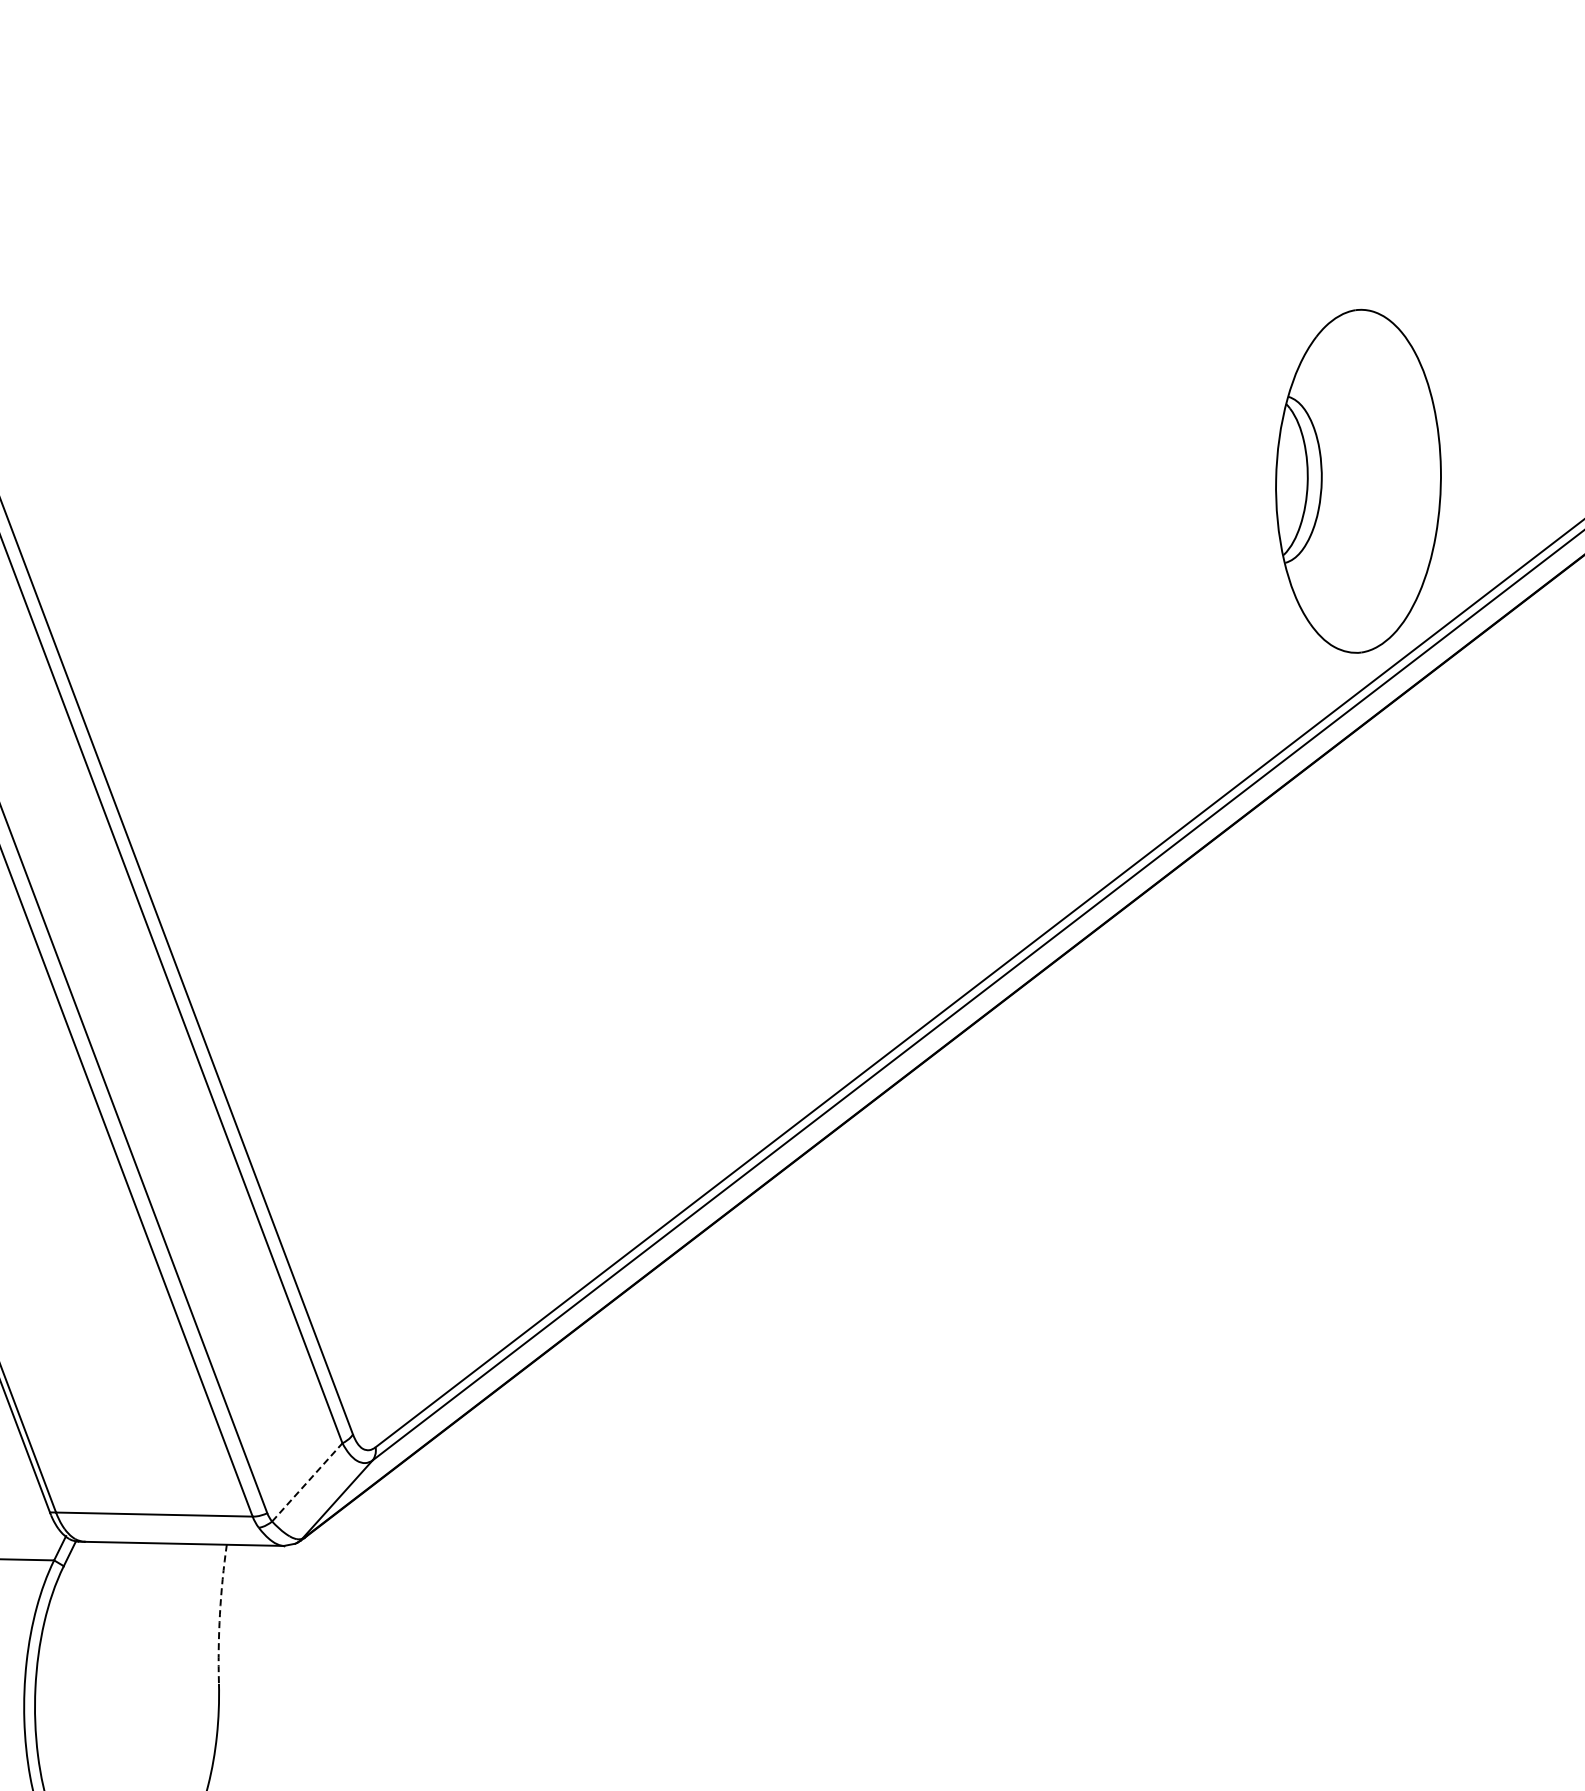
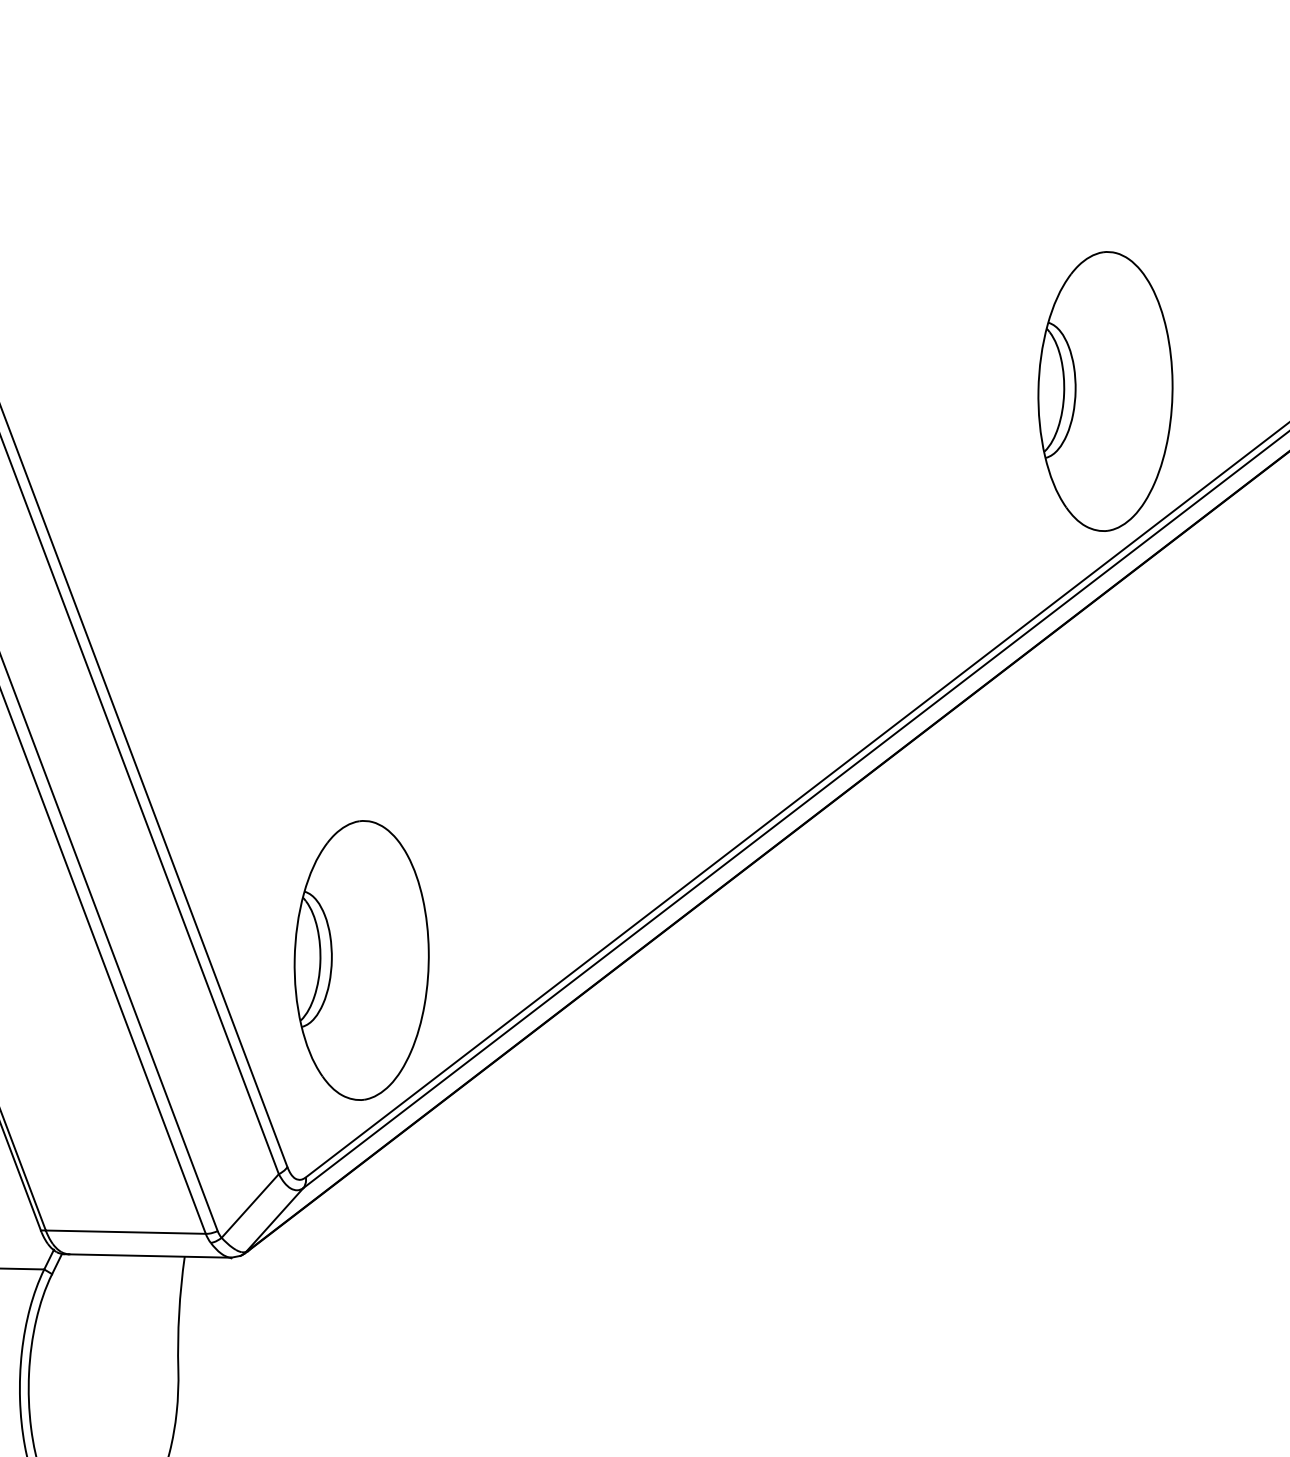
part: (444, 1180) -> (361, 960), added
line: (307, 1482) -> (250, 1206), dashed -> solid
arc: (219, 1614) -> (178, 1313), dashed -> solid

